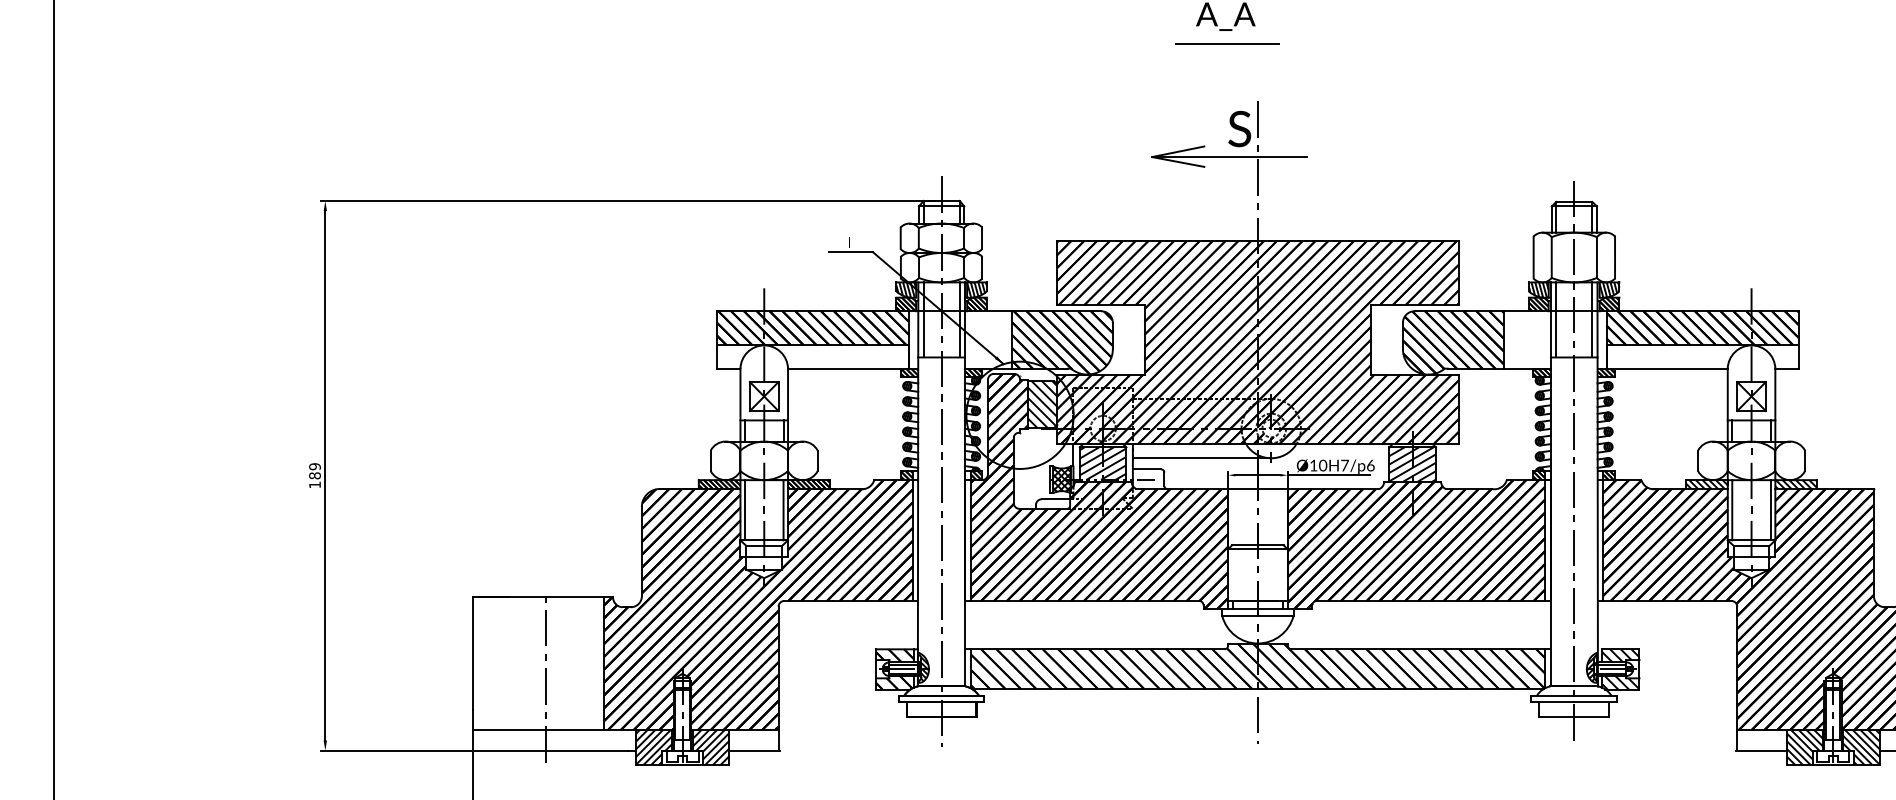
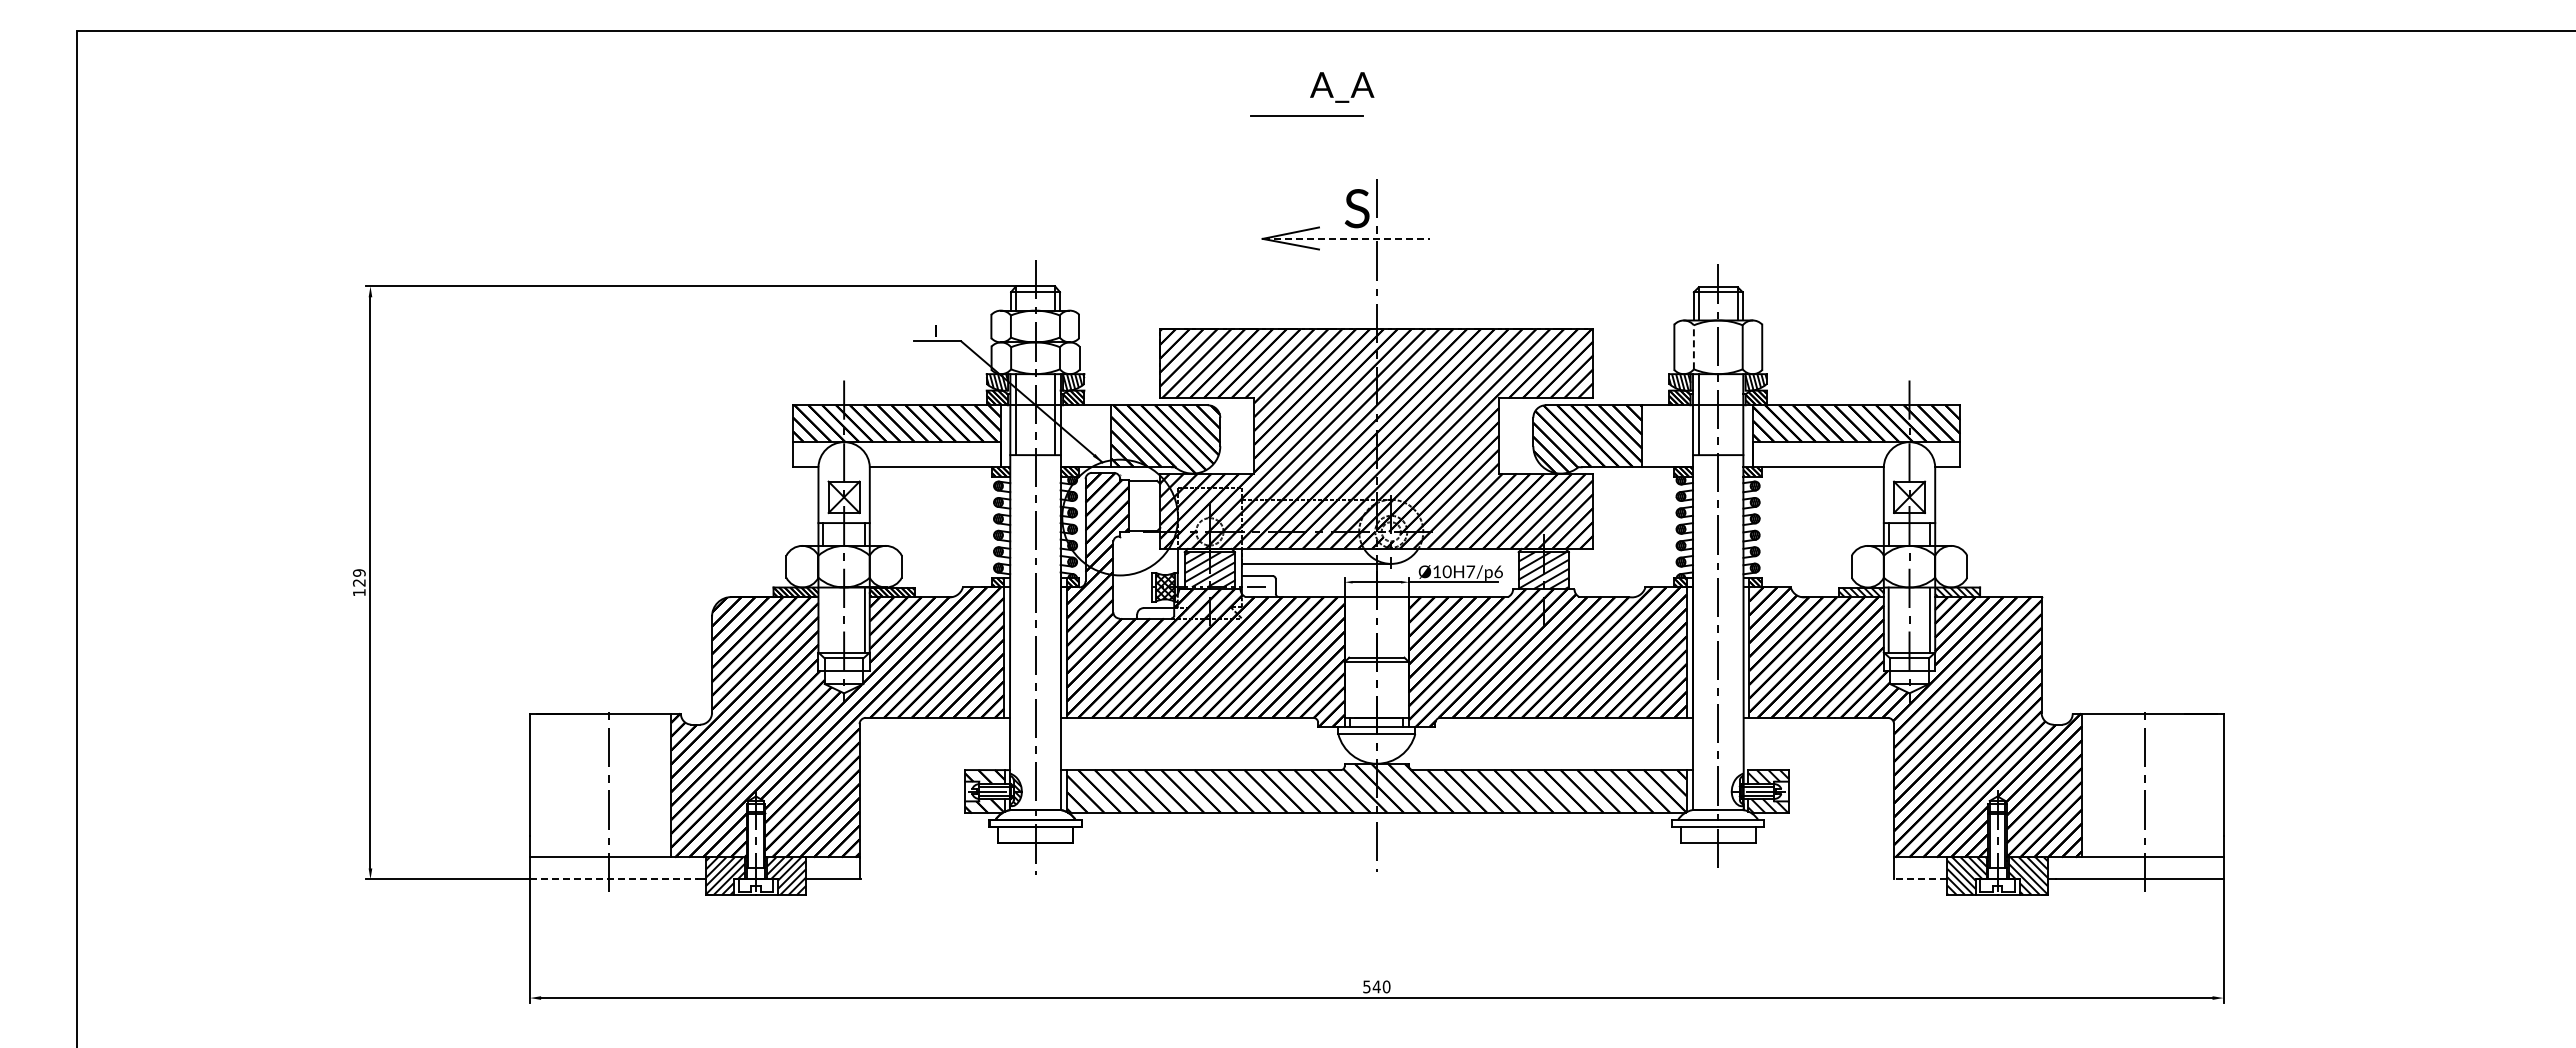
line: (1227, 42) -> (1306, 115), moved
line: (1229, 156) -> (1346, 238), solid -> dashed
line: (1551, 257) -> (1693, 347), solid -> dashed
line: (1592, 319) -> (1737, 414), removed
hatch: (1042, 404) -> (1144, 505), removed
text: (315, 475) -> (359, 582), 189 -> 129
line: (745, 509) -> (823, 619), removed
hatch: (1592, 668) -> (1737, 790), removed
line: (550, 750) -> (613, 879), solid -> dashed
line: (1760, 750) -> (1919, 879), solid -> dashed

